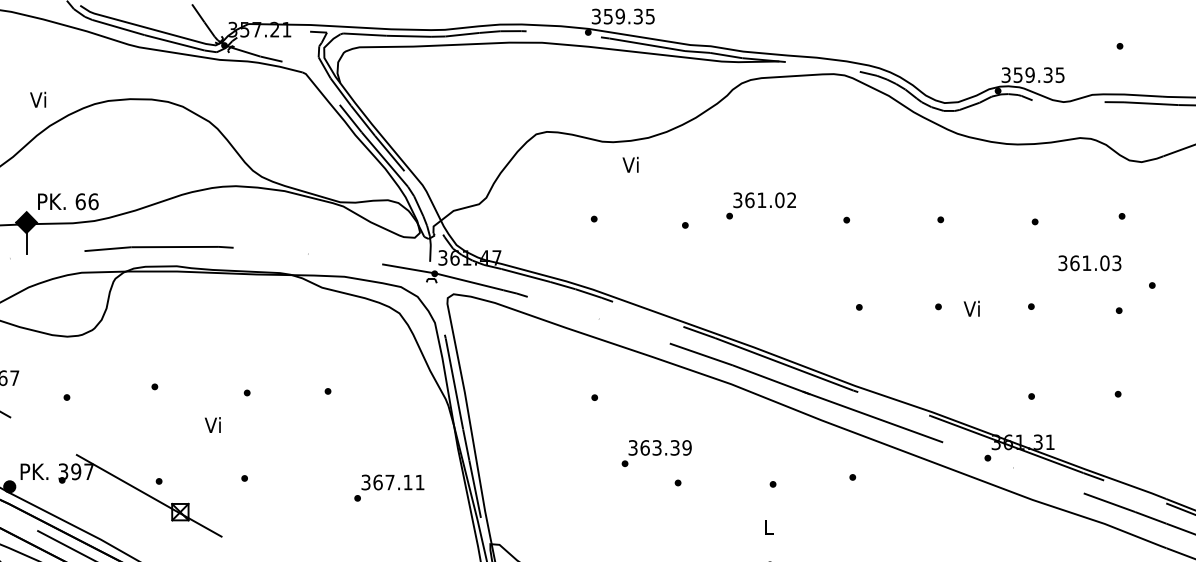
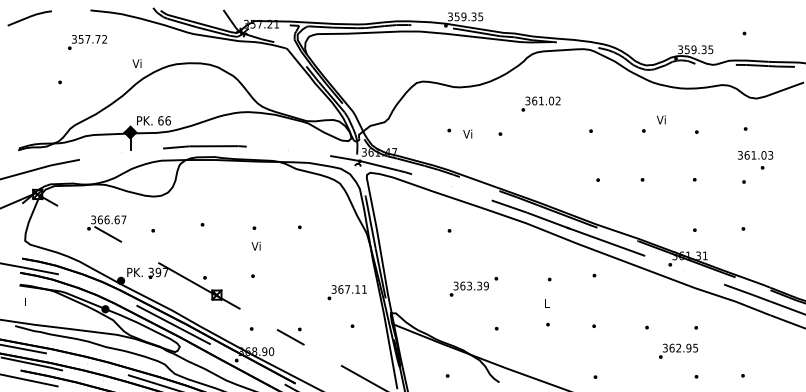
text: (630, 163) -> (467, 133), moved
text: (760, 204) -> (540, 103), moved
text: (1089, 263) -> (755, 155), moved
text: (972, 308) -> (661, 119), moved
text: (211, 423) -> (255, 245), moved
text: (655, 452) -> (468, 288), moved
text: (388, 487) -> (346, 292), moved

